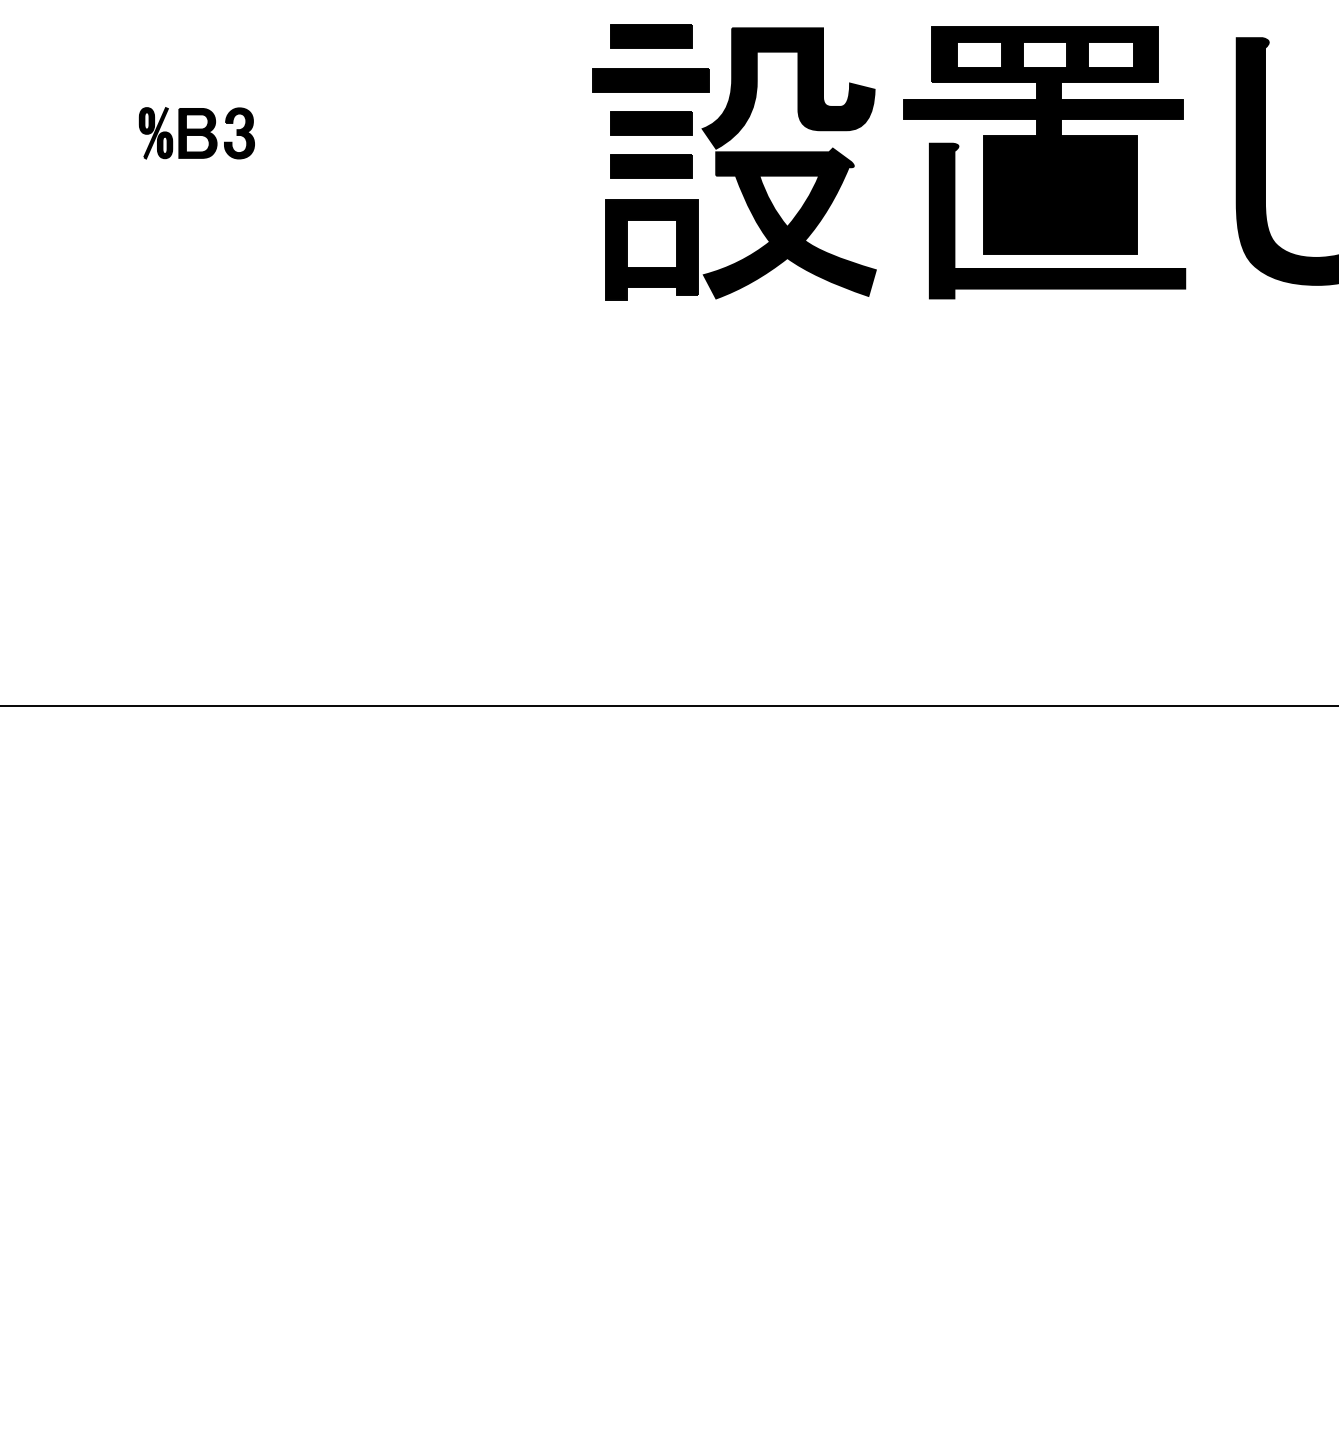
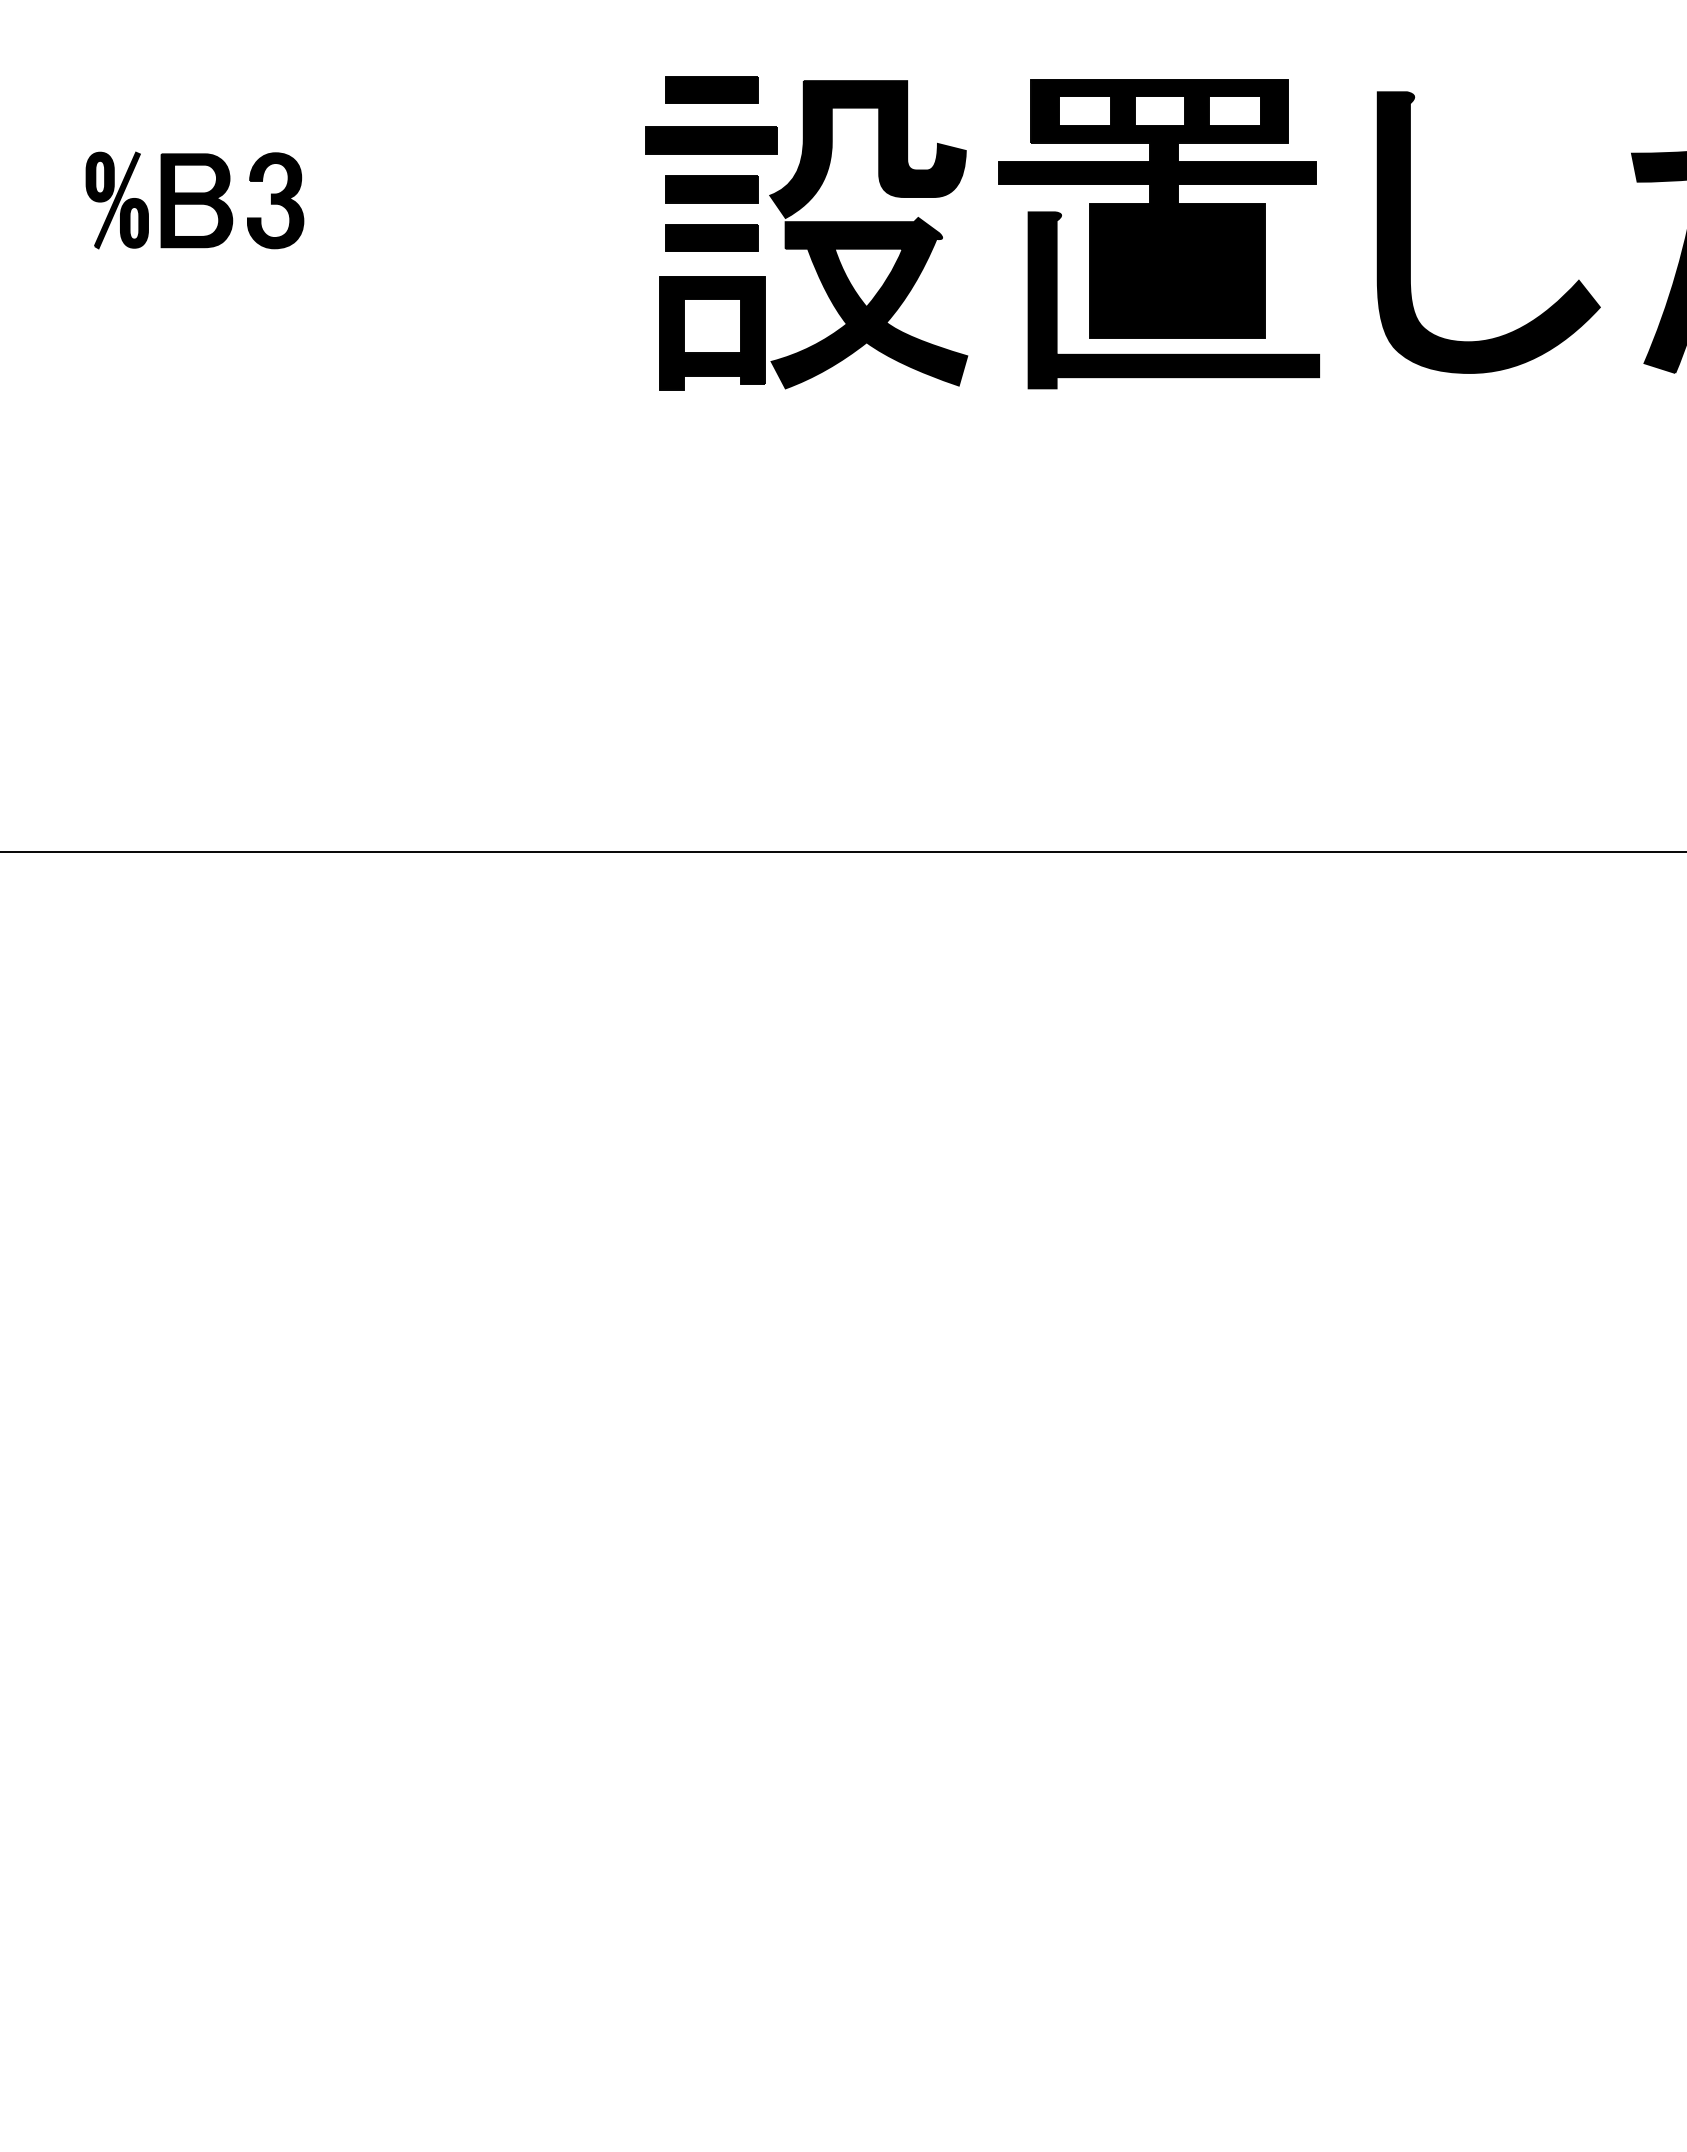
part: (196, 133) -> (194, 200), size x1.67

